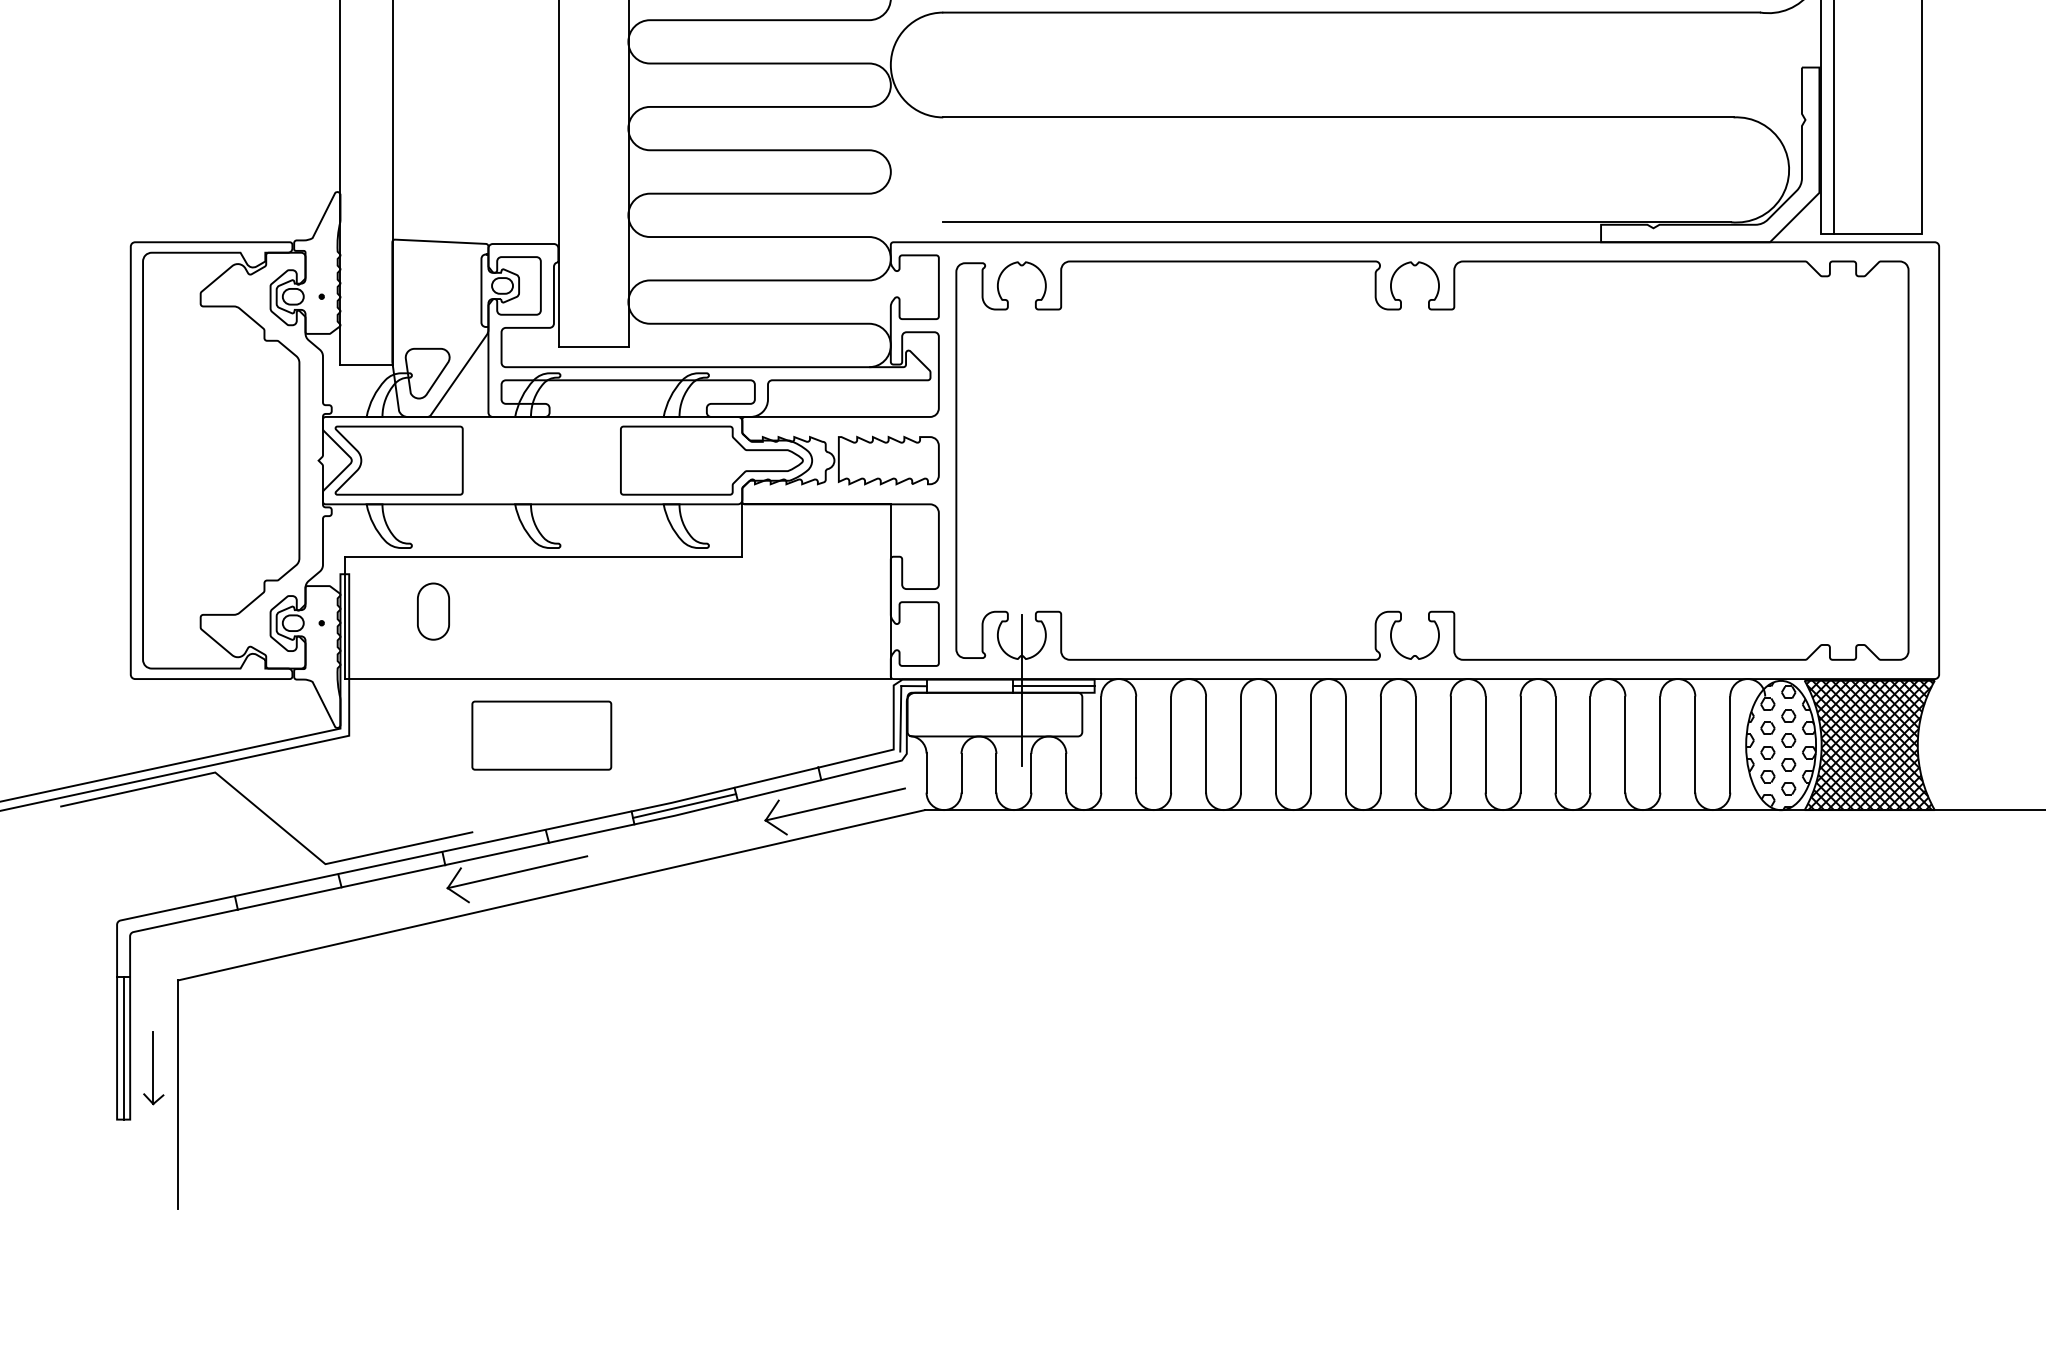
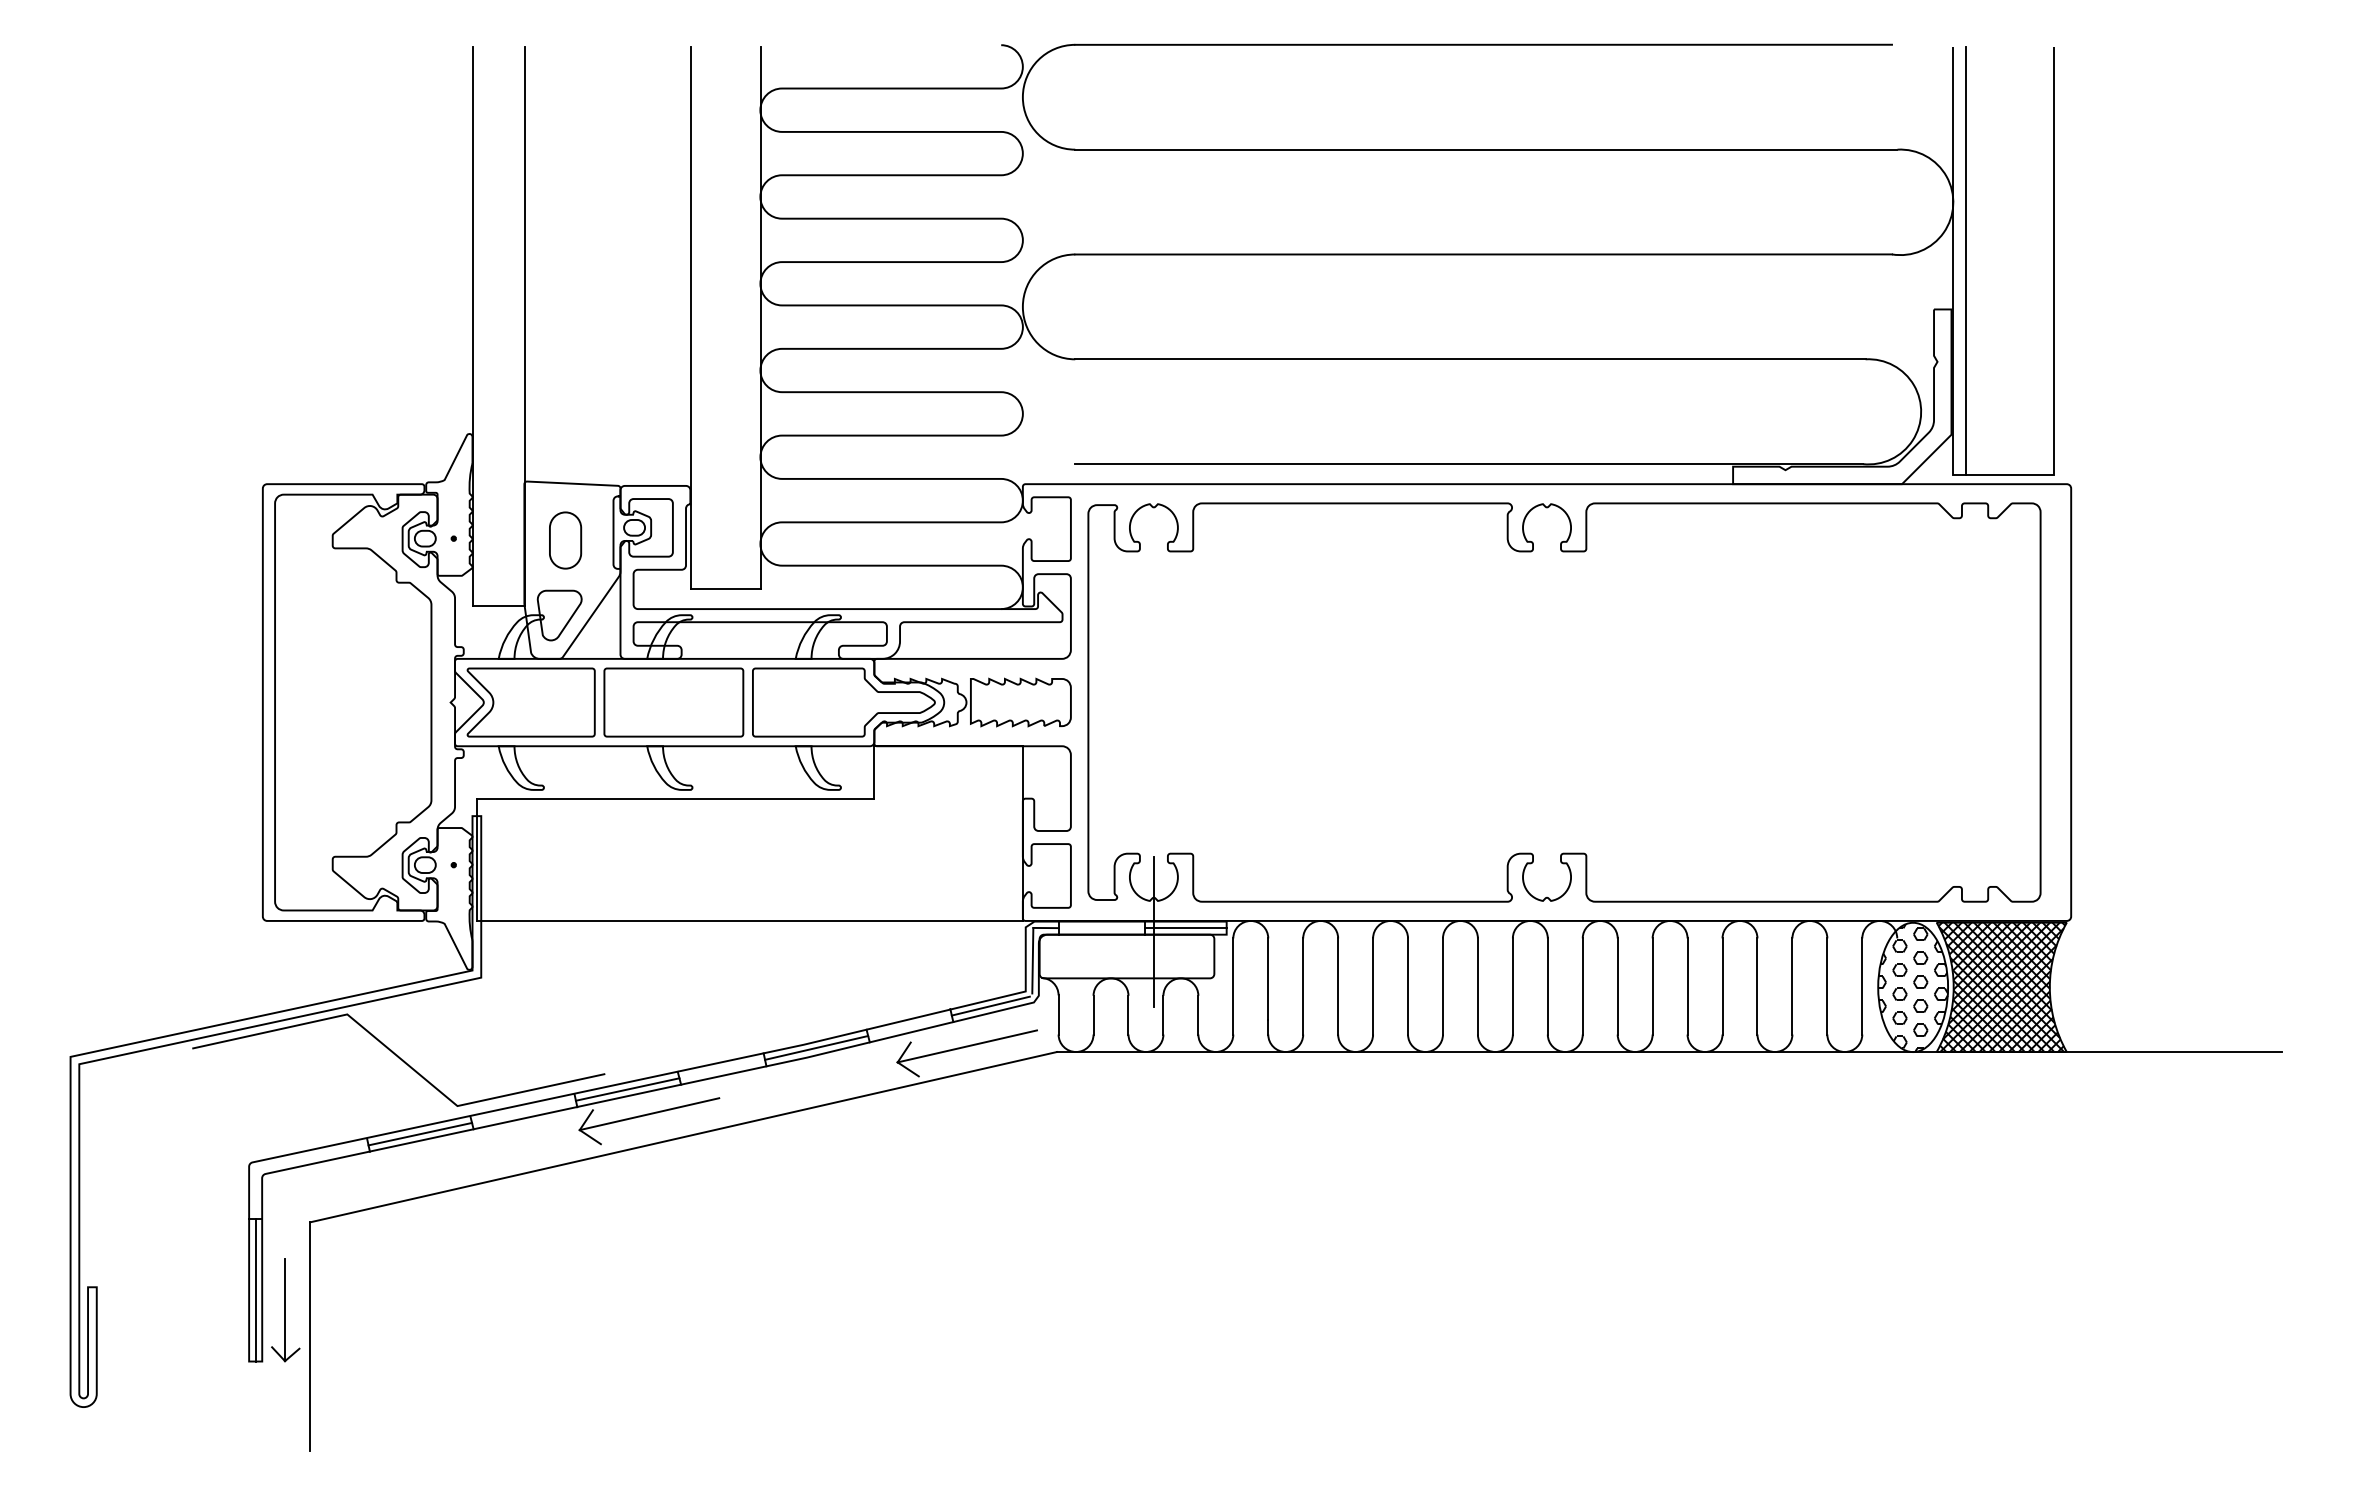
part: (433, 611) -> (565, 540), moved
part: (541, 735) -> (673, 702), moved
line: (858, 763) -> (990, 1005), added
line: (495, 847) -> (627, 1089), added
line: (288, 891) -> (420, 1133), added
part: (153, 1068) -> (285, 1310), size x1.43

